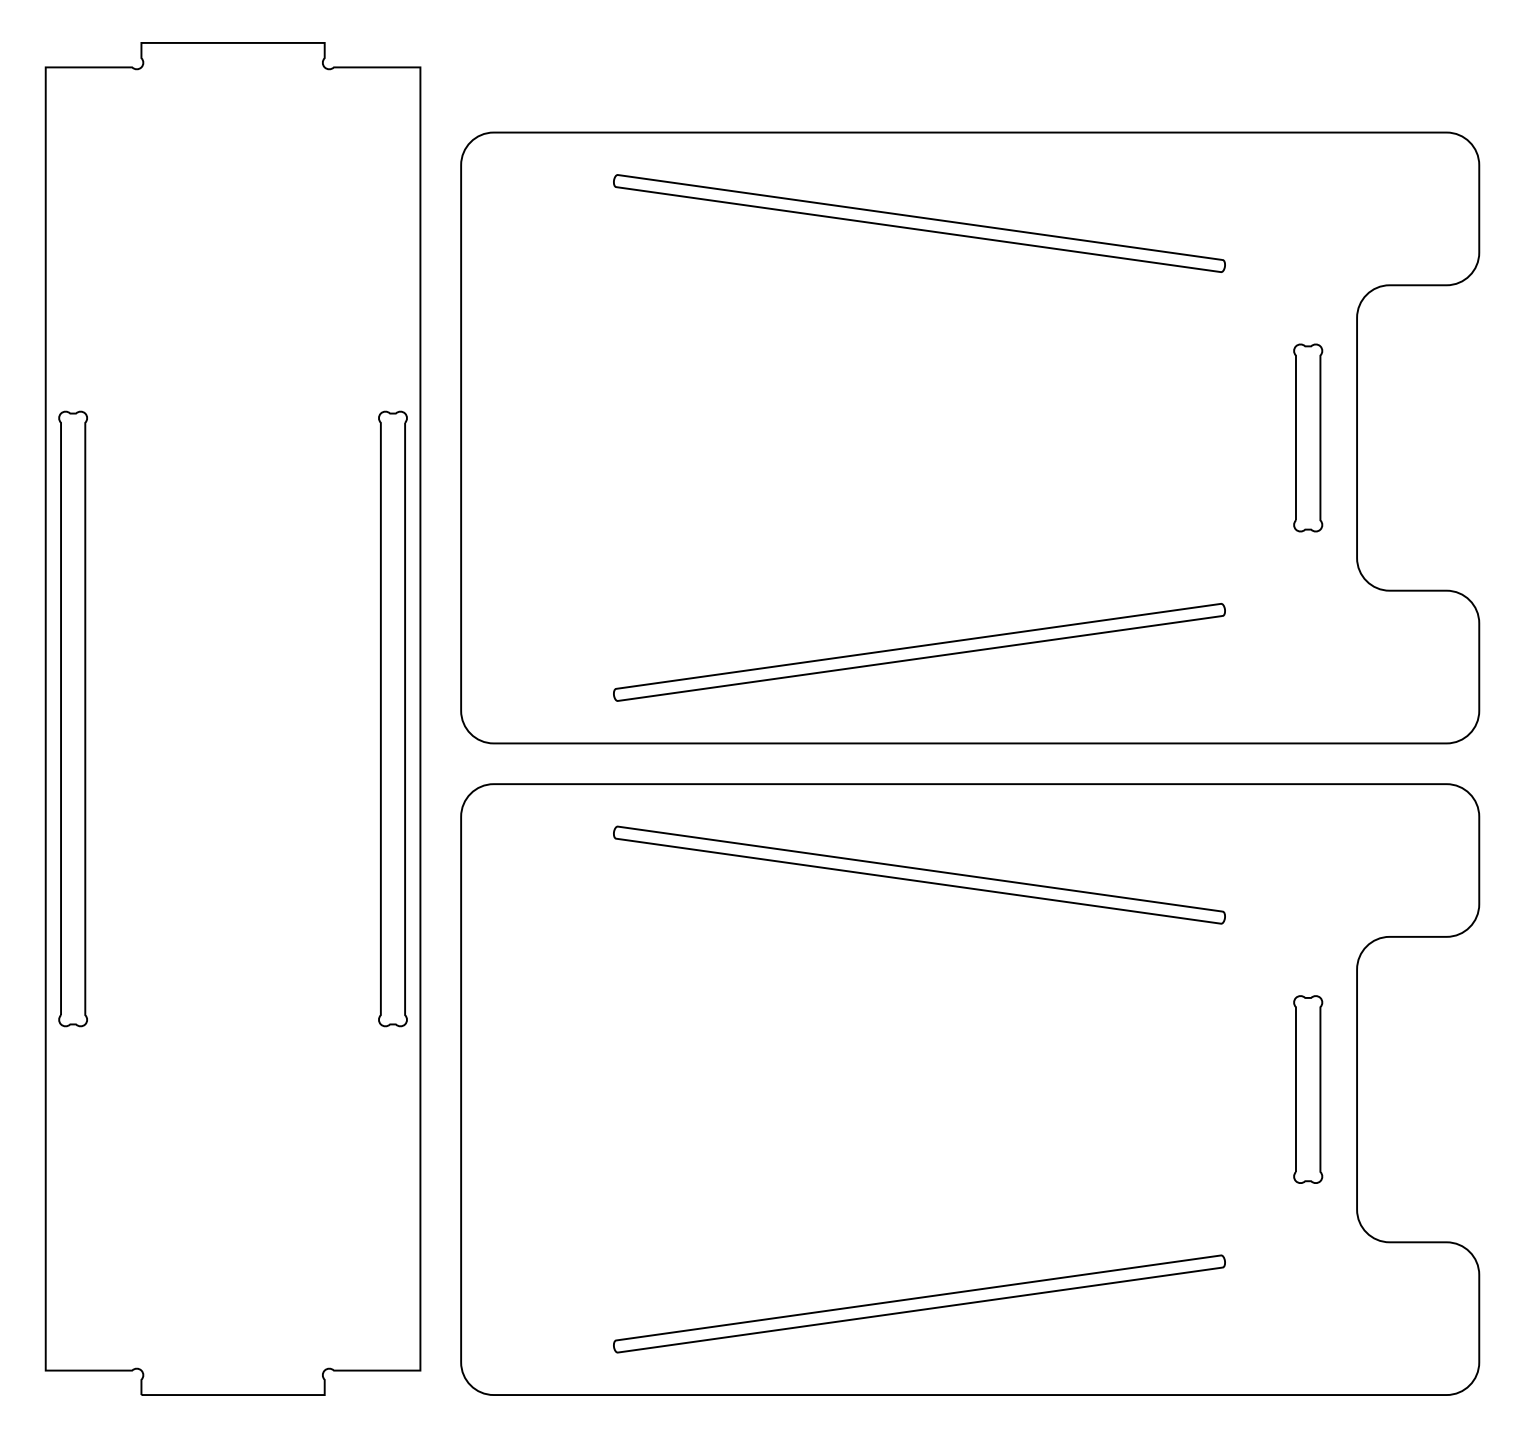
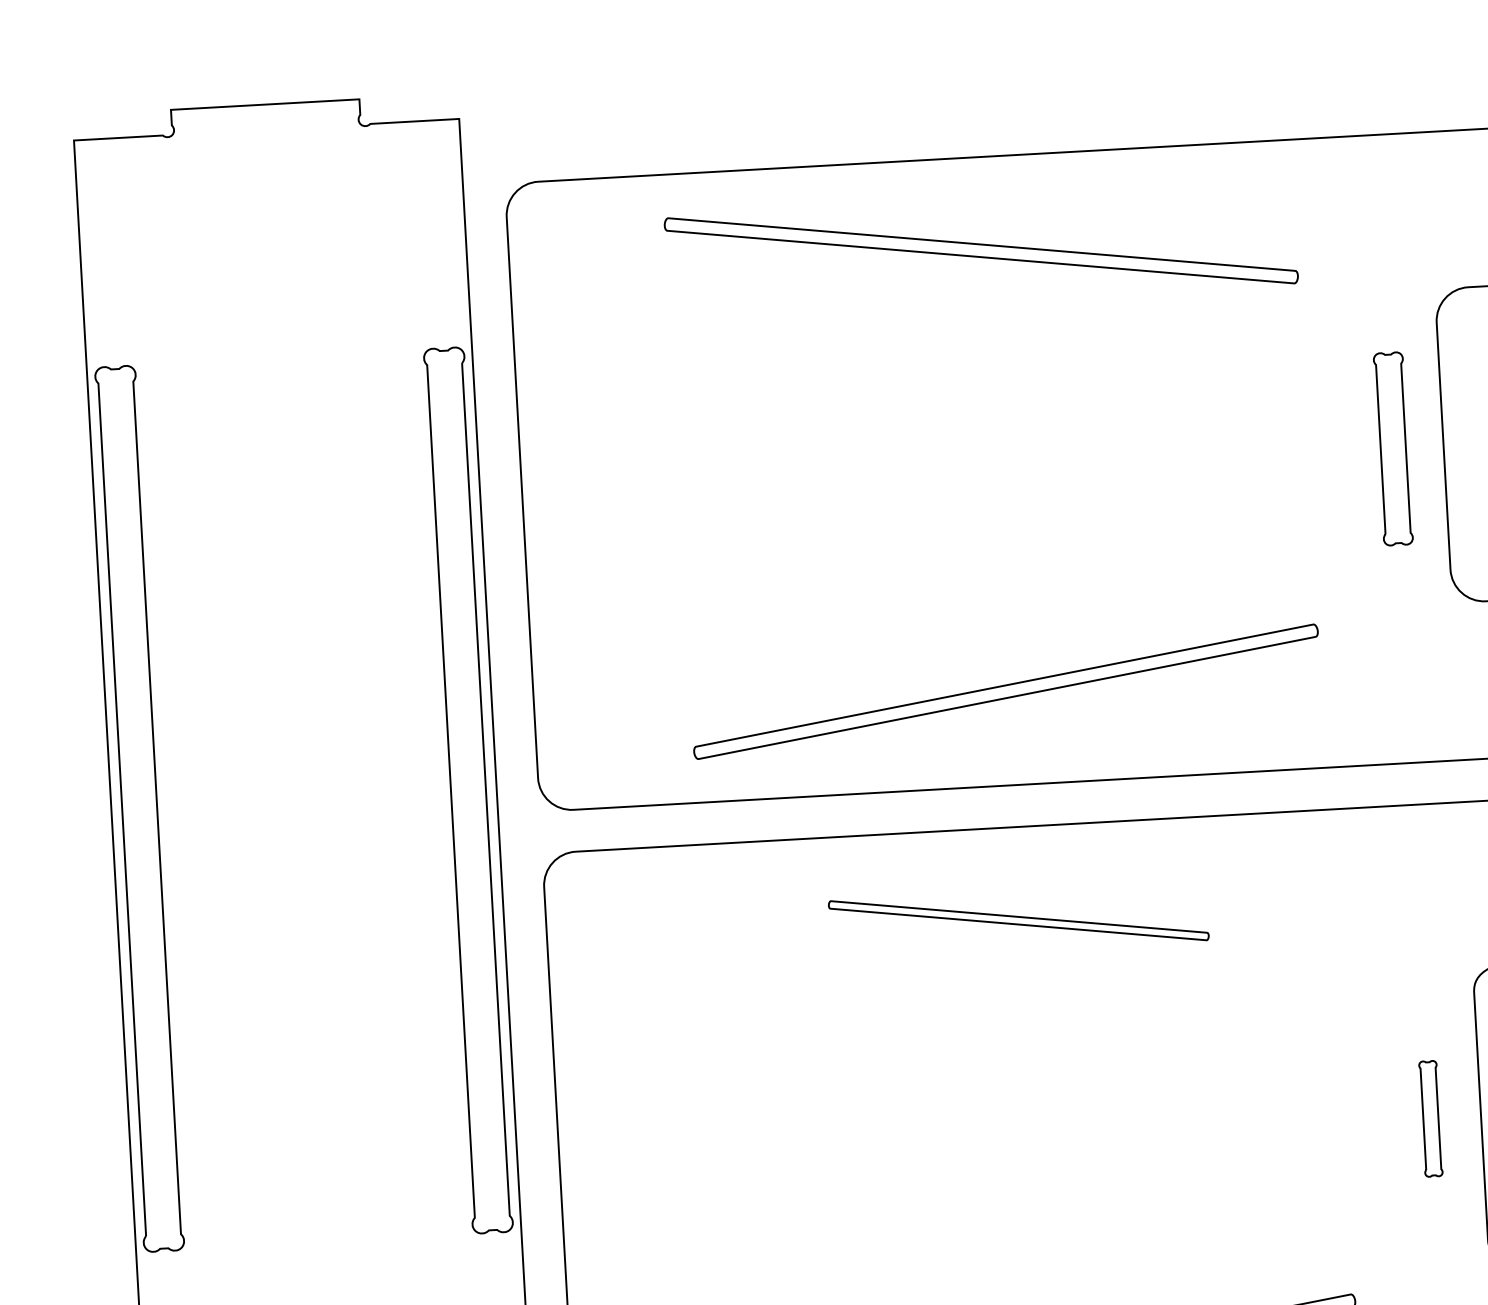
part: (72, 718) -> (138, 808), size x1.4
part: (392, 718) -> (467, 790), size x1.4
part: (919, 874) -> (1018, 920), size x0.6
part: (1308, 1089) -> (1431, 1118), size x0.6

